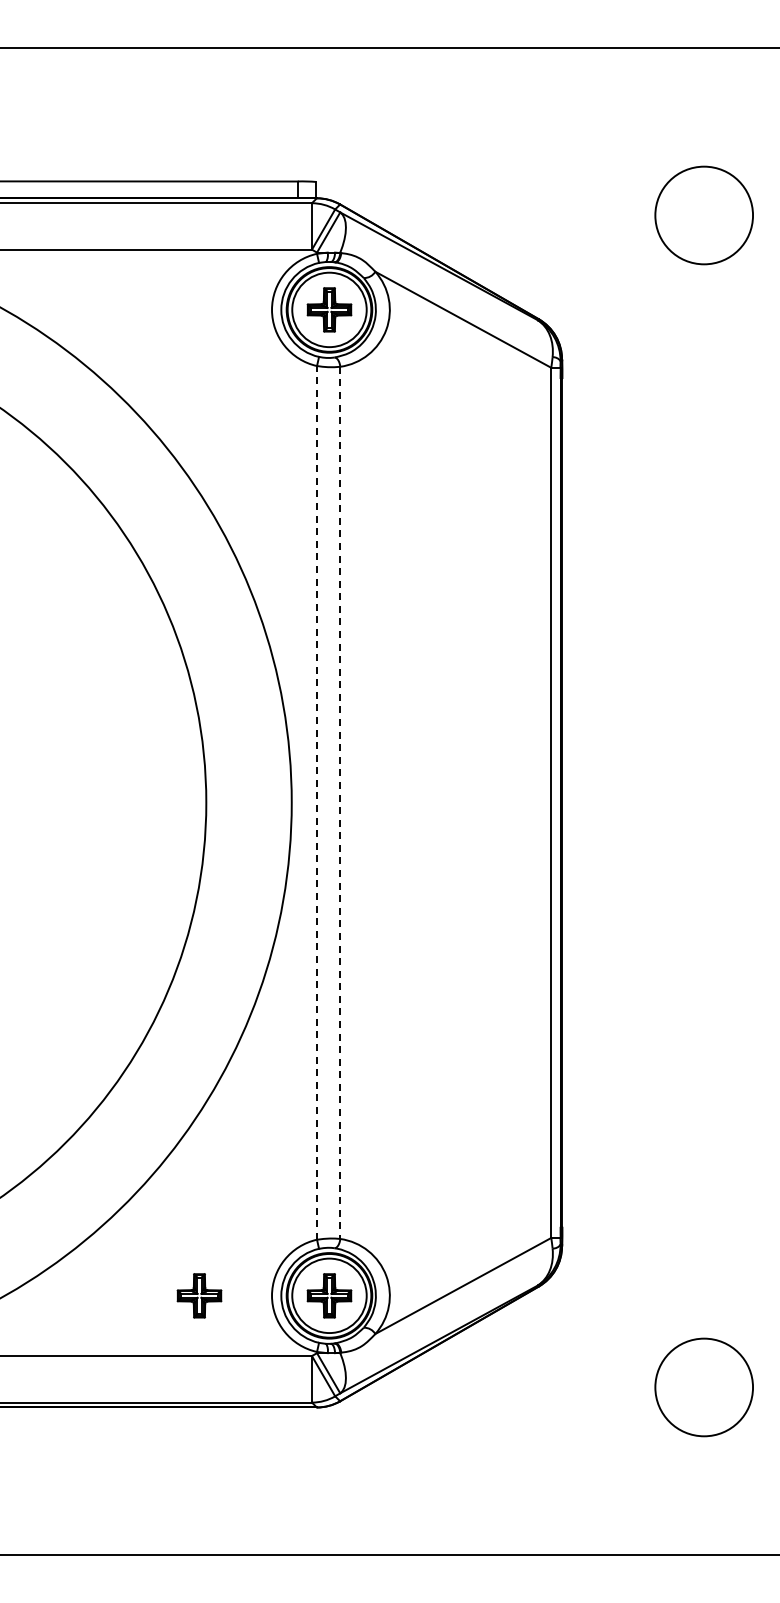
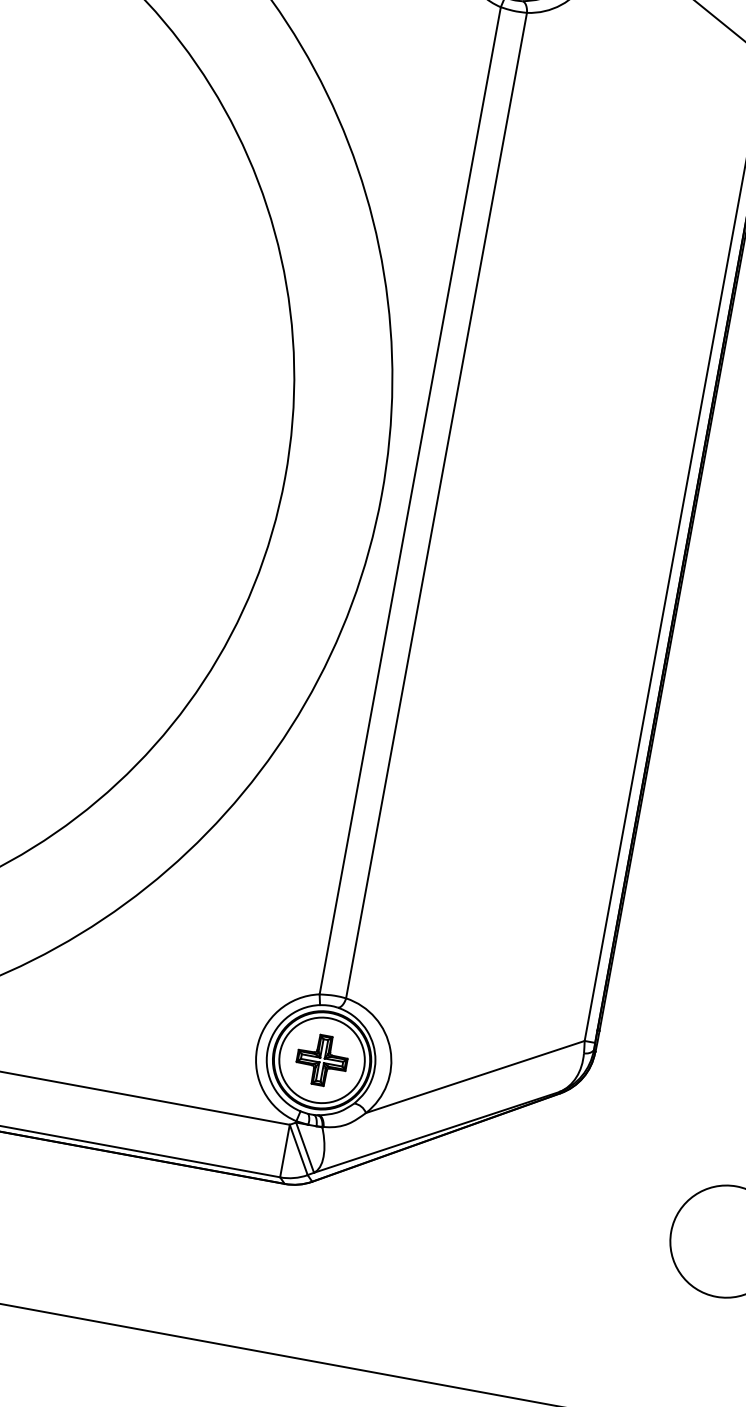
line: (317, 802) -> (410, 500), dashed -> solid
line: (340, 803) -> (436, 506), dashed -> solid
part: (199, 1295) -> (175, 1033), removed

